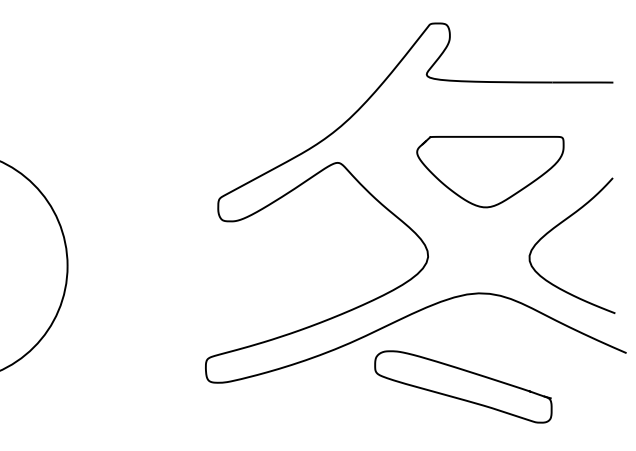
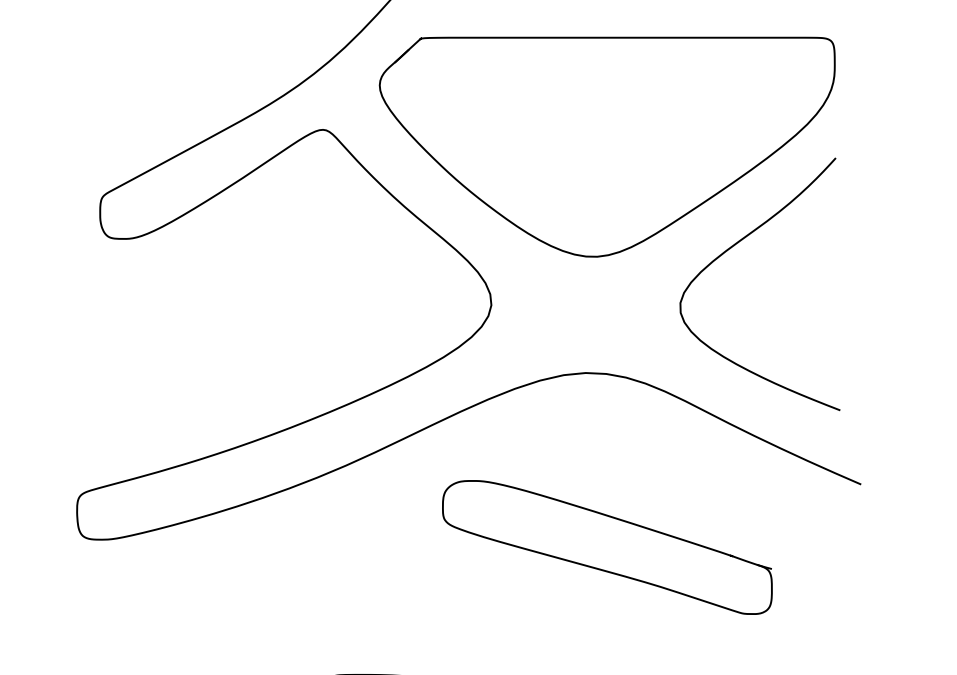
part: (490, 171) -> (607, 145), size x1.67
part: (463, 386) -> (607, 546), moved

